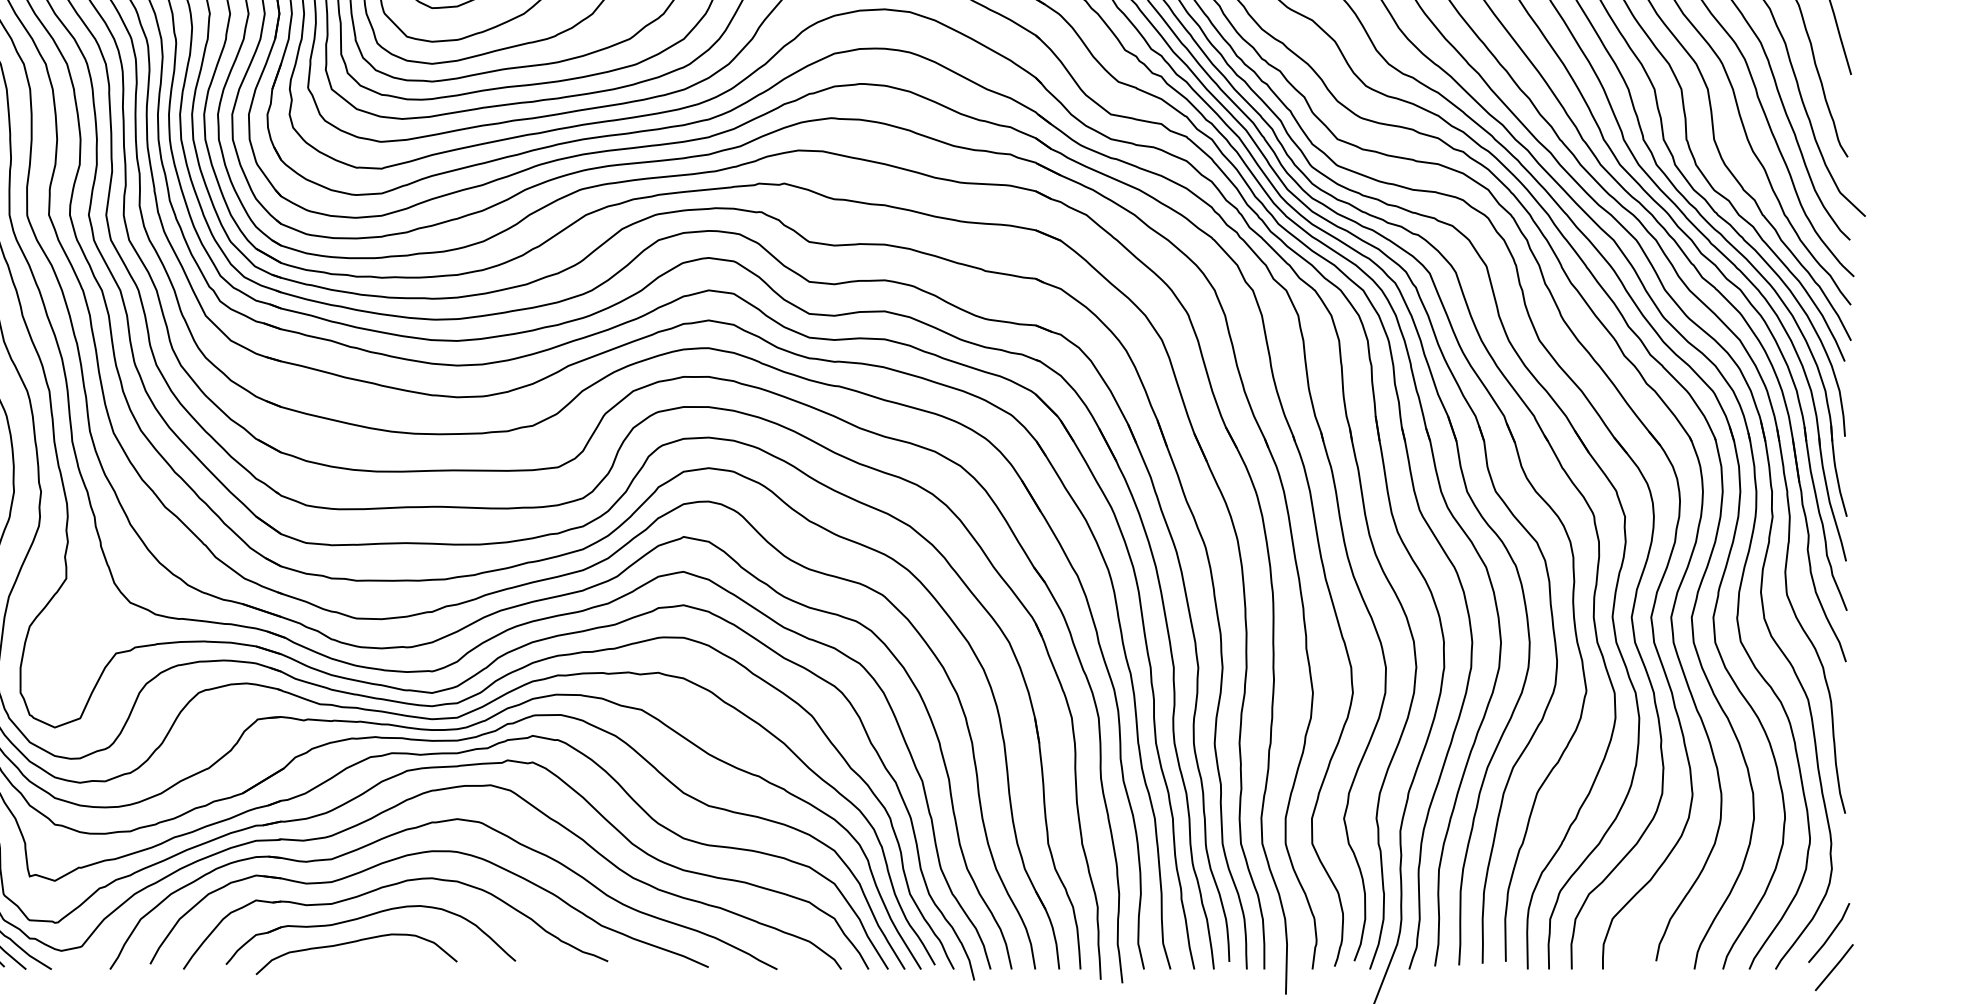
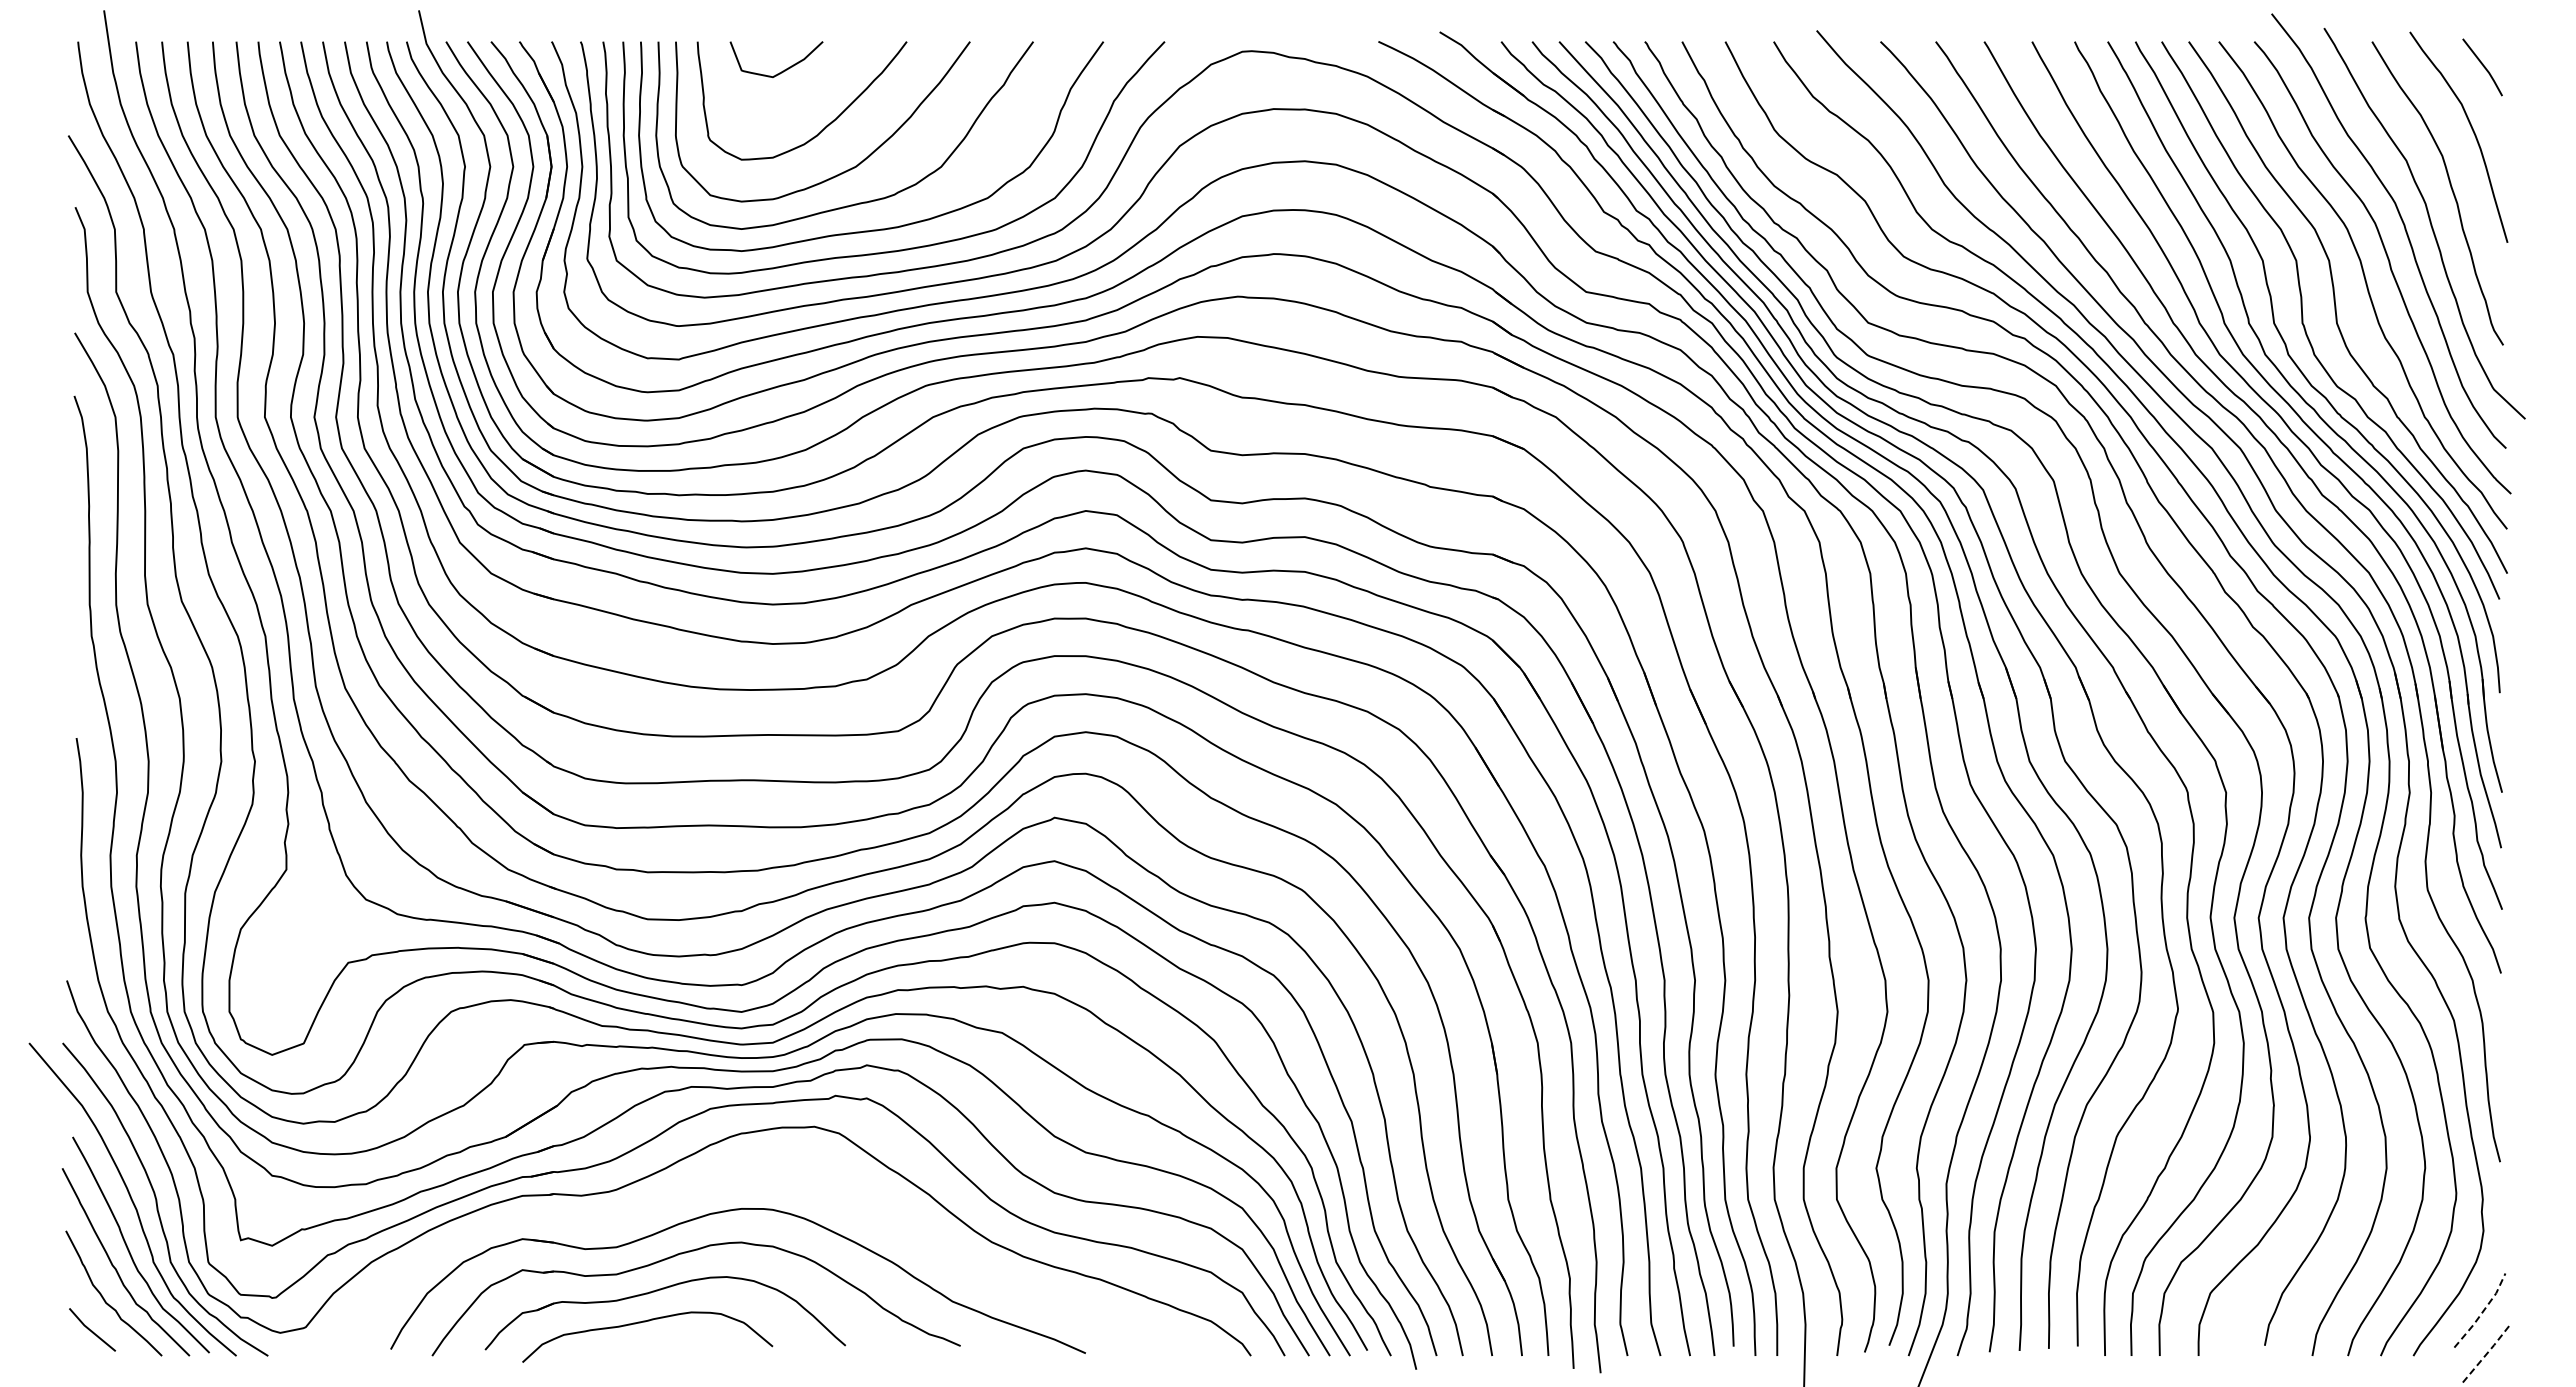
part: (421, 826) -> (728, 1178), removed
line: (1831, 933) -> (2482, 1311), solid -> dashed
line: (1835, 967) -> (2487, 1353), solid -> dashed

